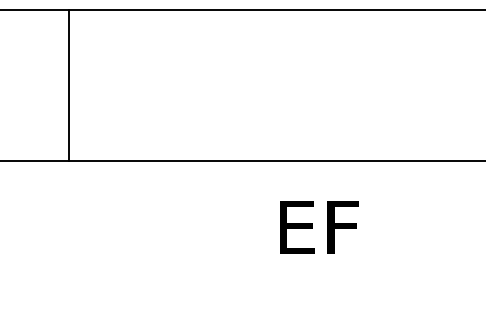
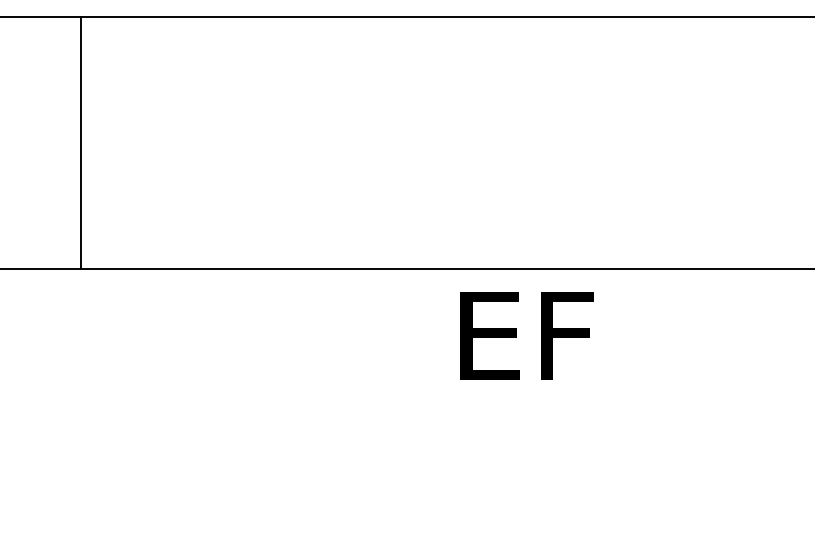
line: (69, 85) -> (81, 143), moved
text: (319, 227) -> (527, 336), moved

